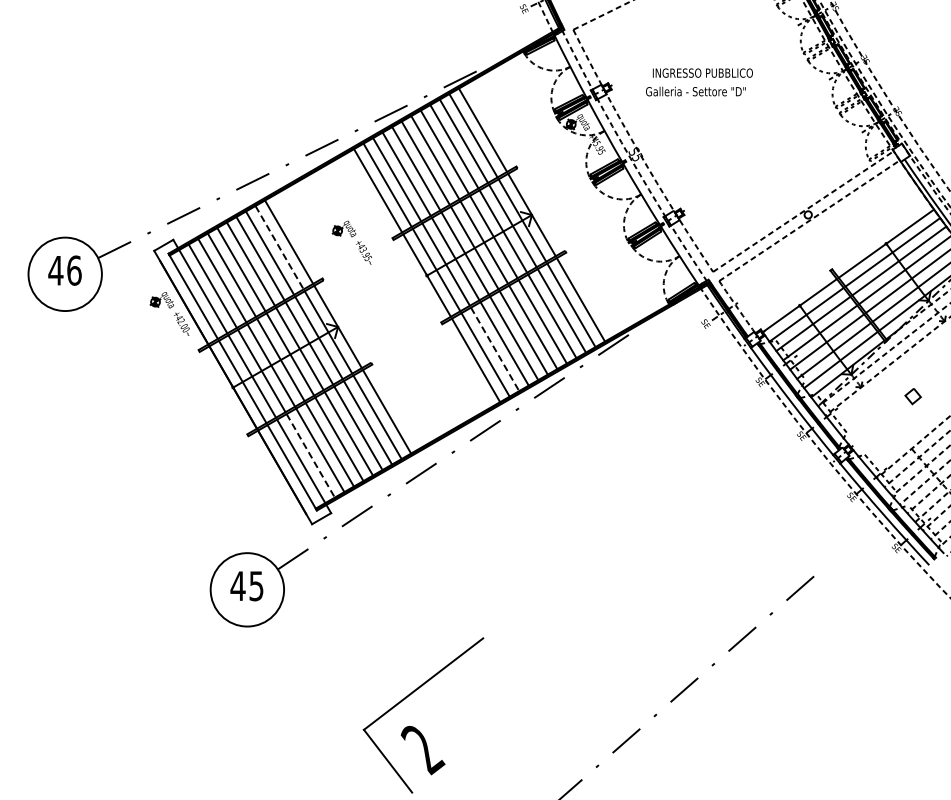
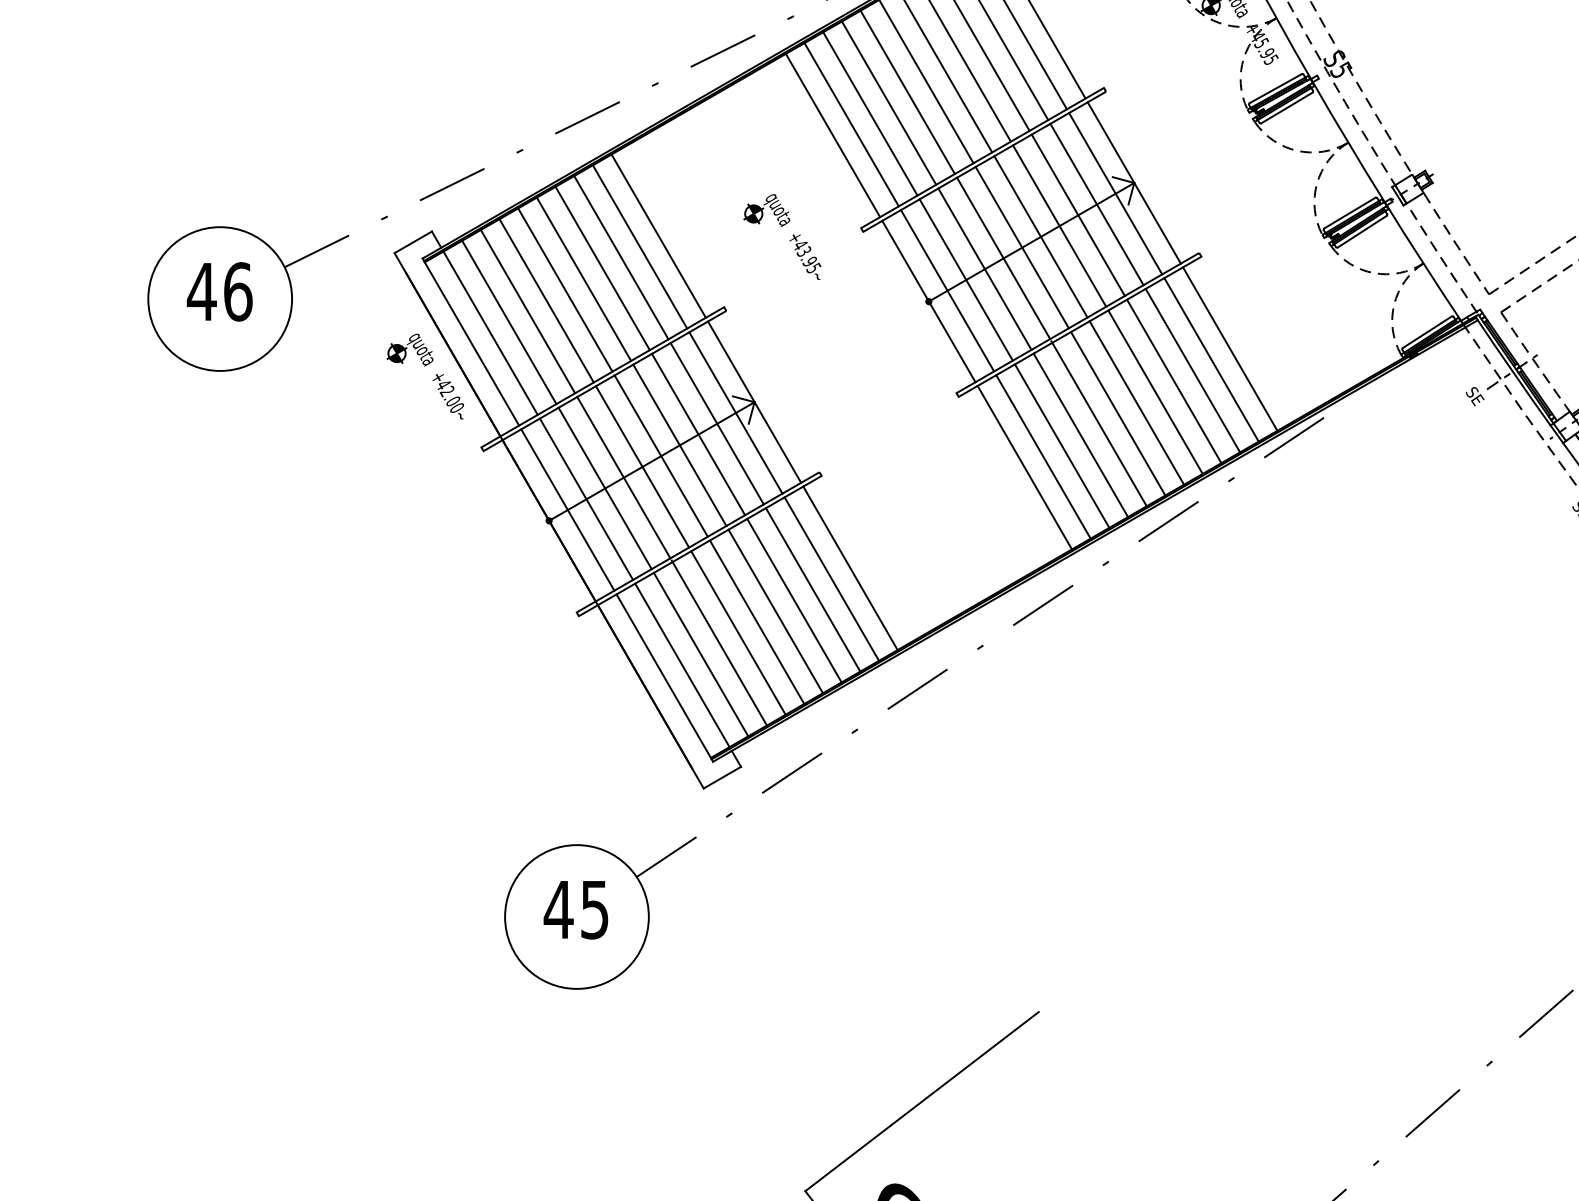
line: (279, 248) -> (639, 248), dashed -> solid
line: (495, 349) -> (1062, 446), dashed -> solid
line: (311, 456) -> (702, 655), dashed -> solid

